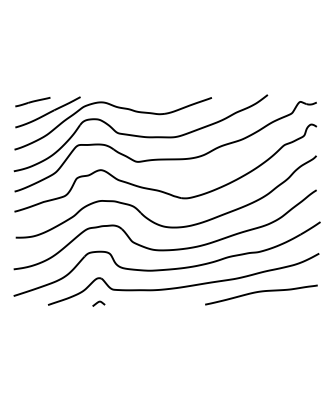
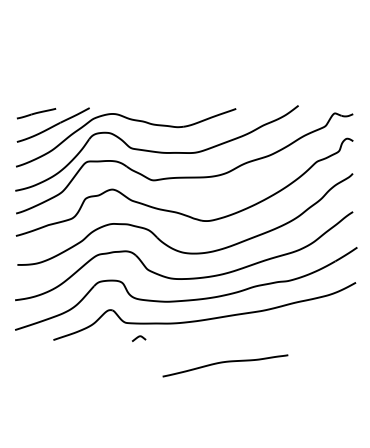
curve: (259, 292) -> (223, 363), moved
curve: (99, 302) -> (139, 337), moved

